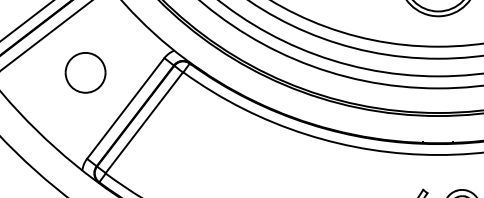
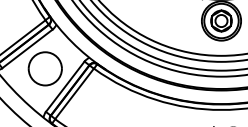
part: (84, 72) -> (44, 68), size x1.67

